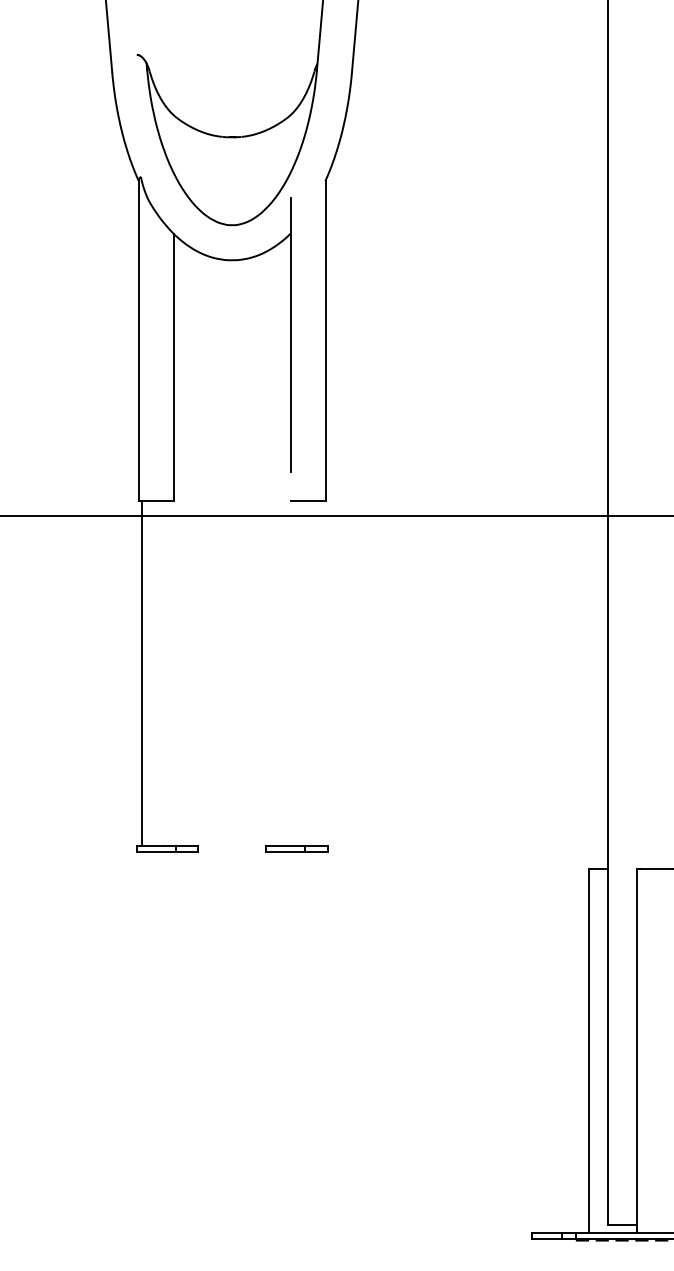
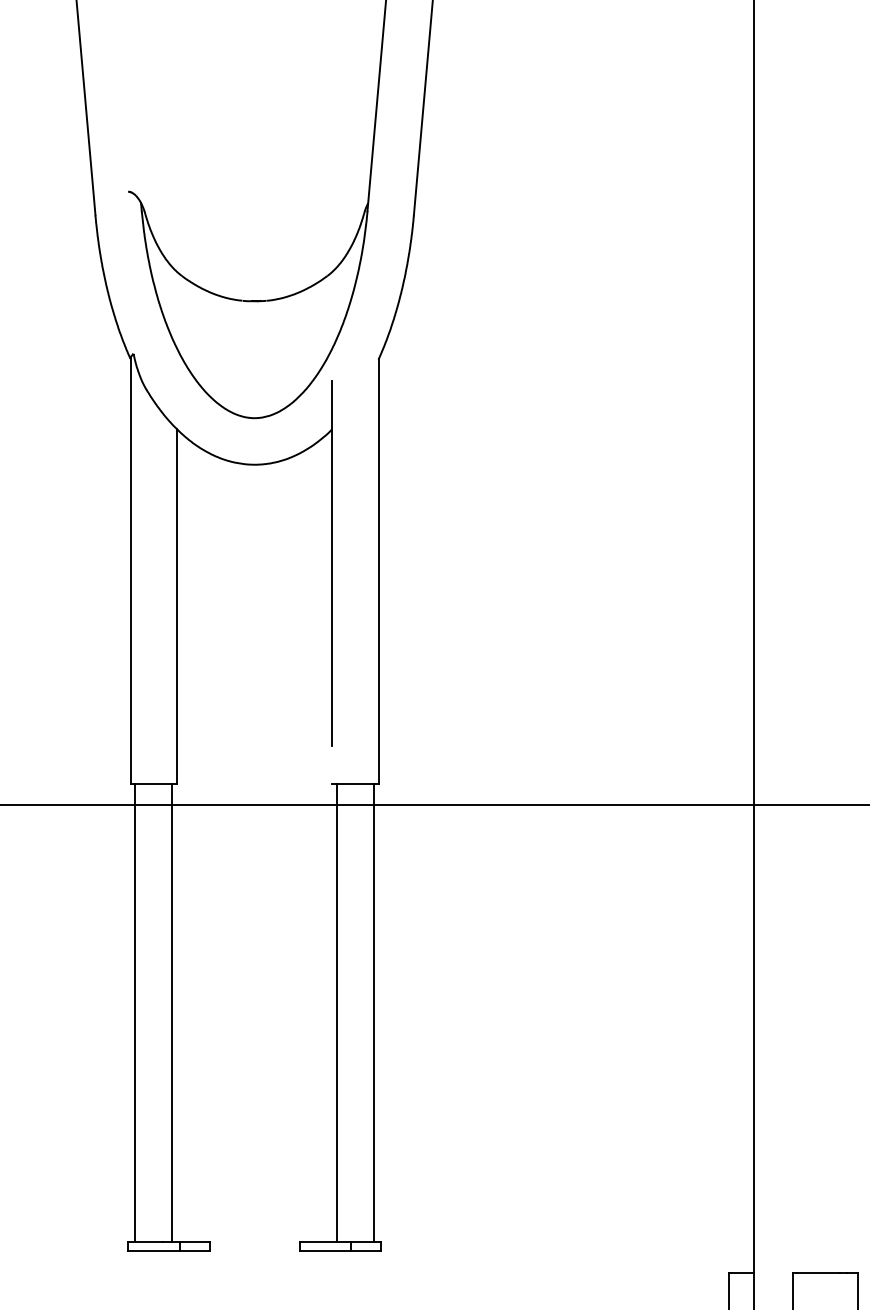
line: (170, 673) -> (172, 1013), added
line: (294, 673) -> (337, 1013), added
line: (322, 673) -> (374, 1013), added

